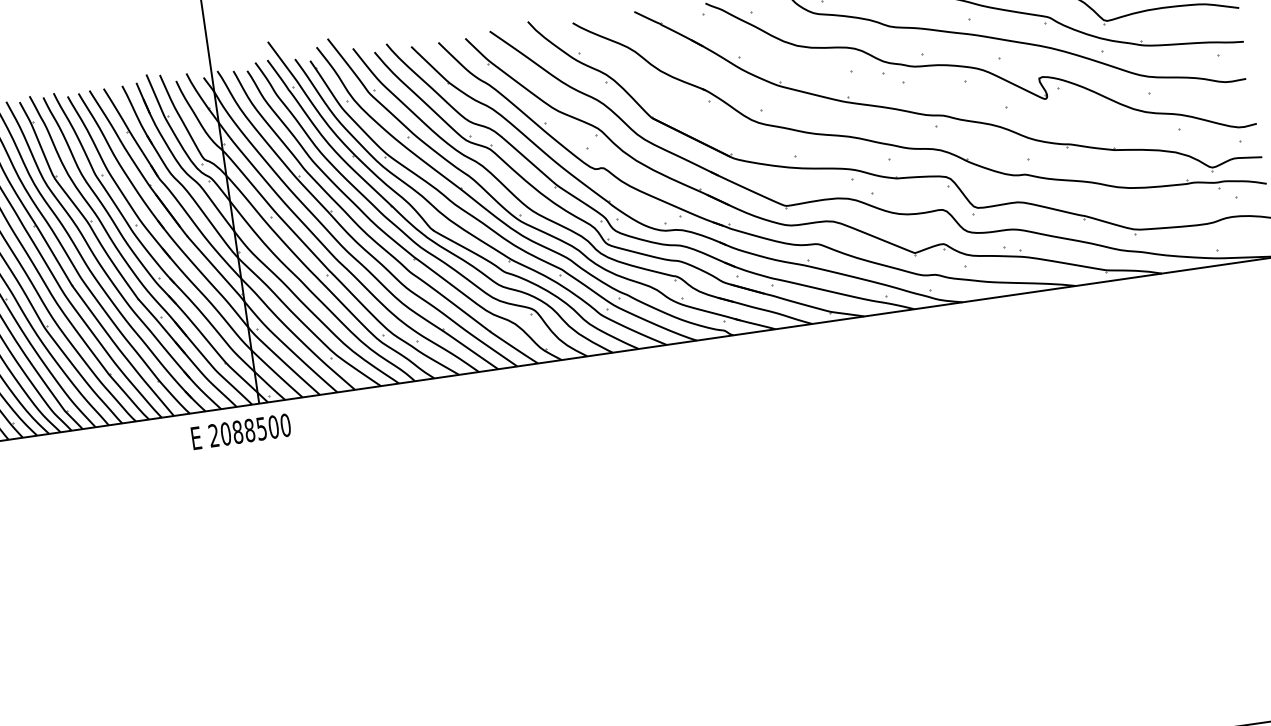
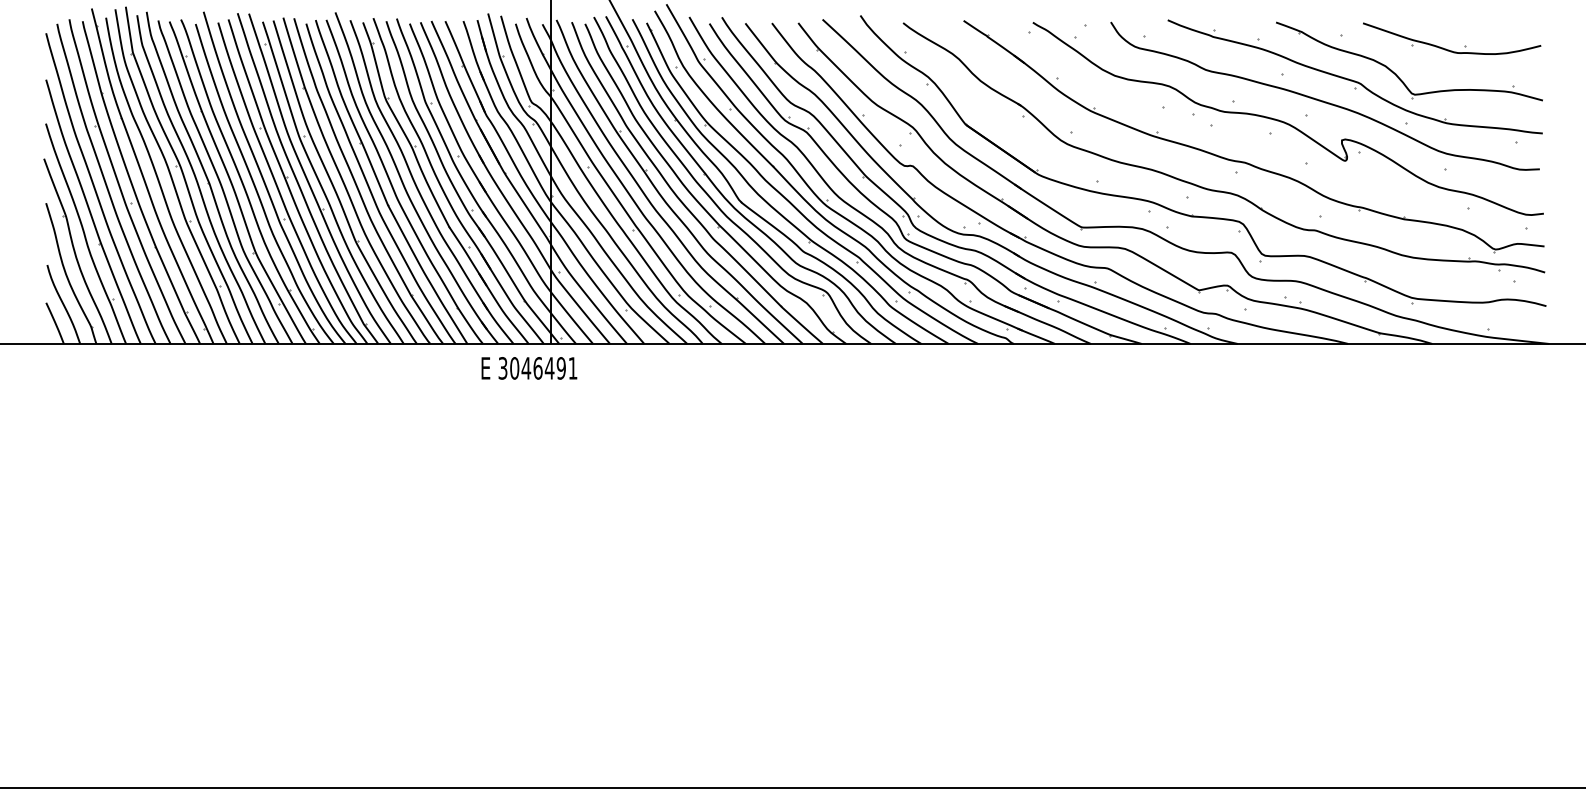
text: (249, 430) -> (537, 368), 2088500 -> 3046491

